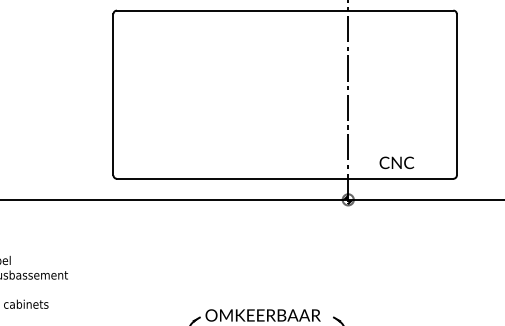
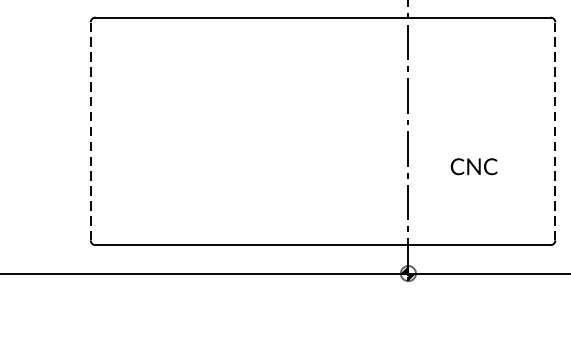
line: (113, 94) -> (90, 131), solid -> dashed
line: (456, 94) -> (554, 131), solid -> dashed
text: (396, 162) -> (473, 166), moved

